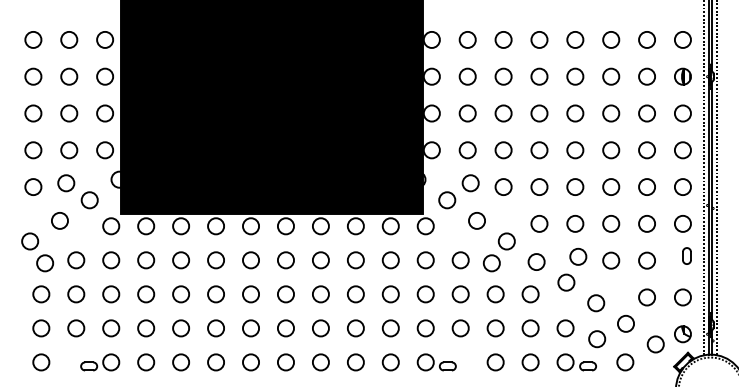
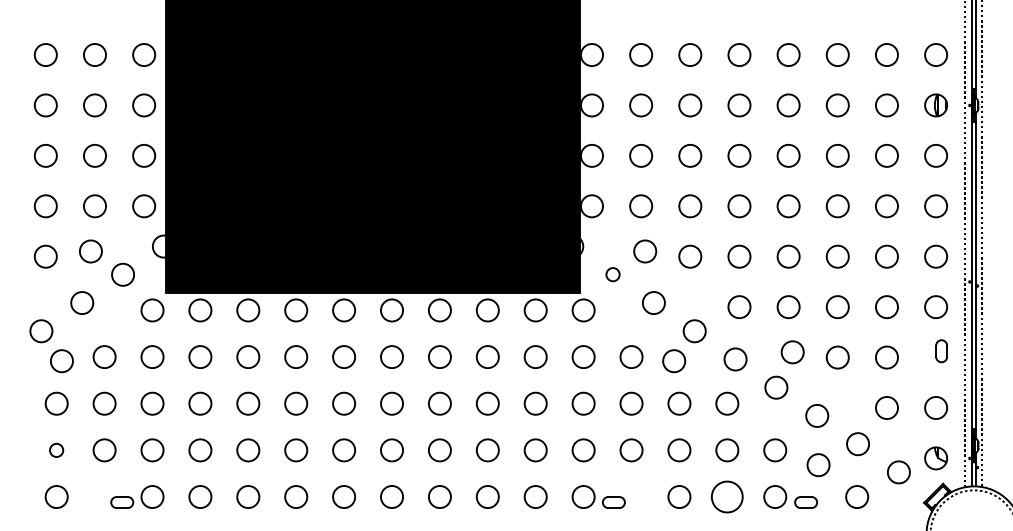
circle: (446, 200) -> (612, 274), size x0.6
circle: (41, 328) -> (56, 450), size x0.6
circle: (530, 362) -> (727, 496), size x1.4

